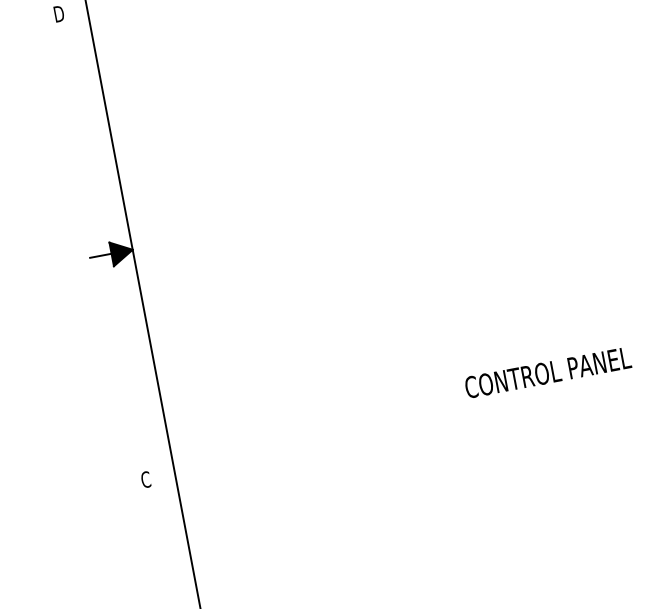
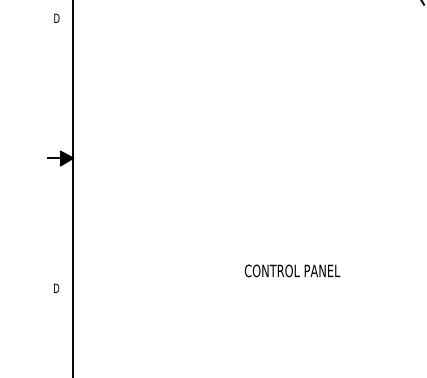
text: (146, 479) -> (56, 288), C -> D

